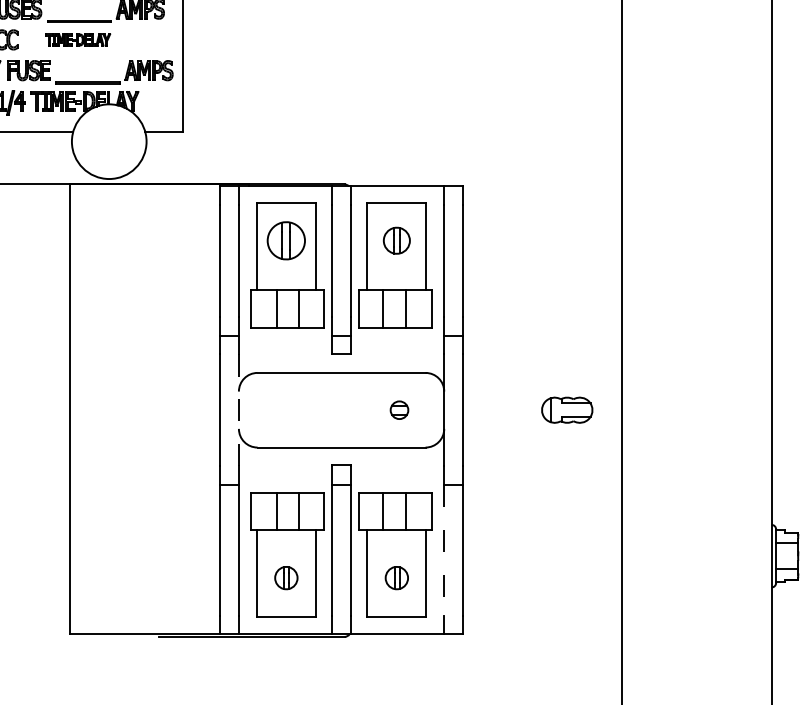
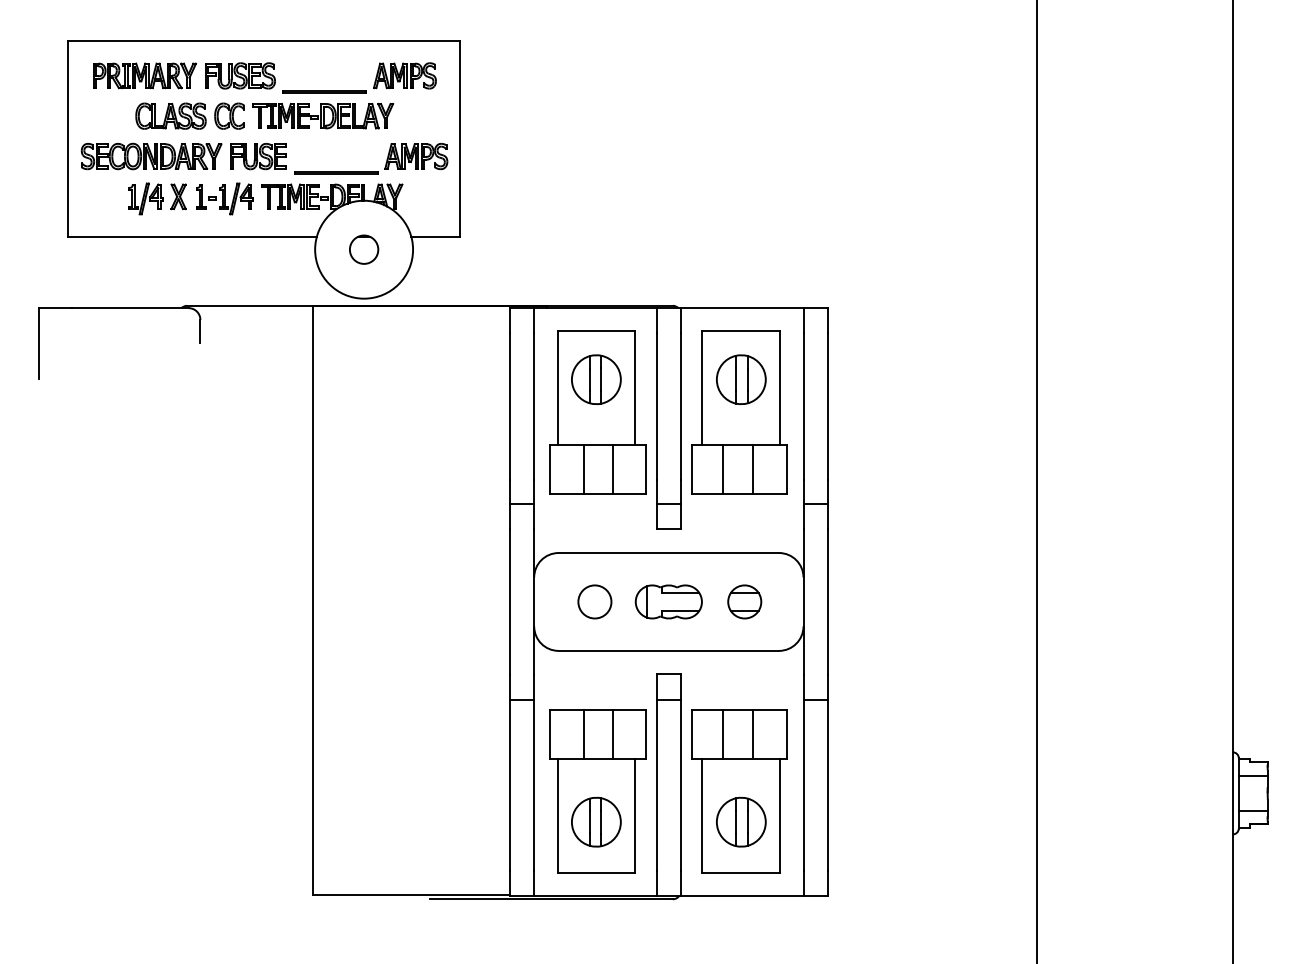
part: (78, 40) -> (323, 116), size x1.67
circle: (109, 141) -> (364, 249), added
part: (396, 240) -> (741, 379), size x1.43
line: (239, 409) -> (534, 601), dashed -> solid
circle: (284, 409) -> (594, 601), added
part: (399, 409) -> (744, 601), size x1.43
part: (566, 409) -> (668, 601), moved
line: (444, 550) -> (803, 785), dashed -> solid
part: (286, 577) -> (596, 821), size x1.67
part: (396, 577) -> (741, 821), size x1.67

